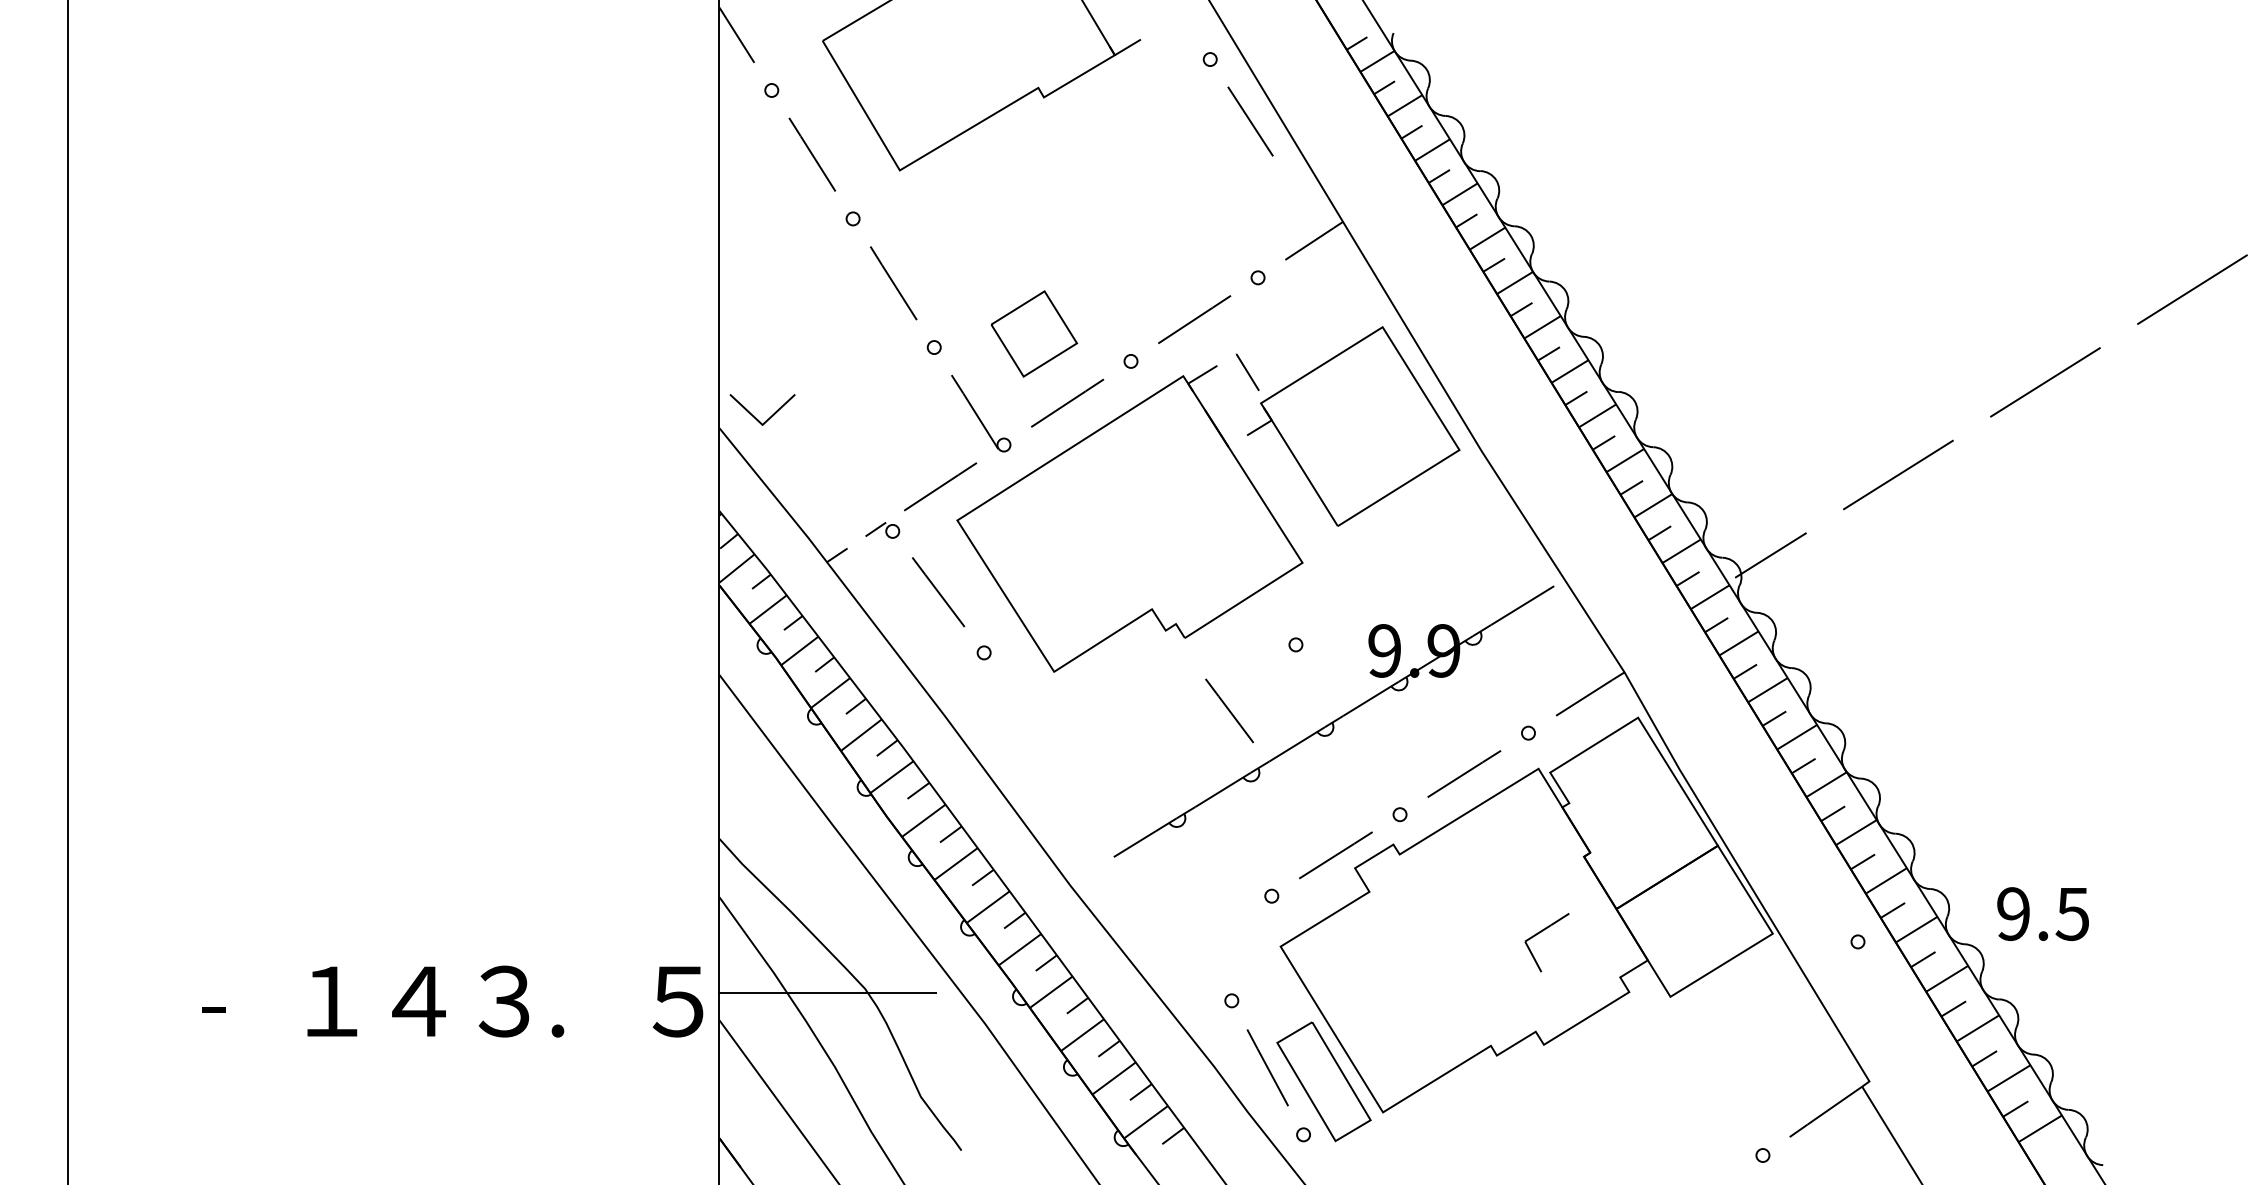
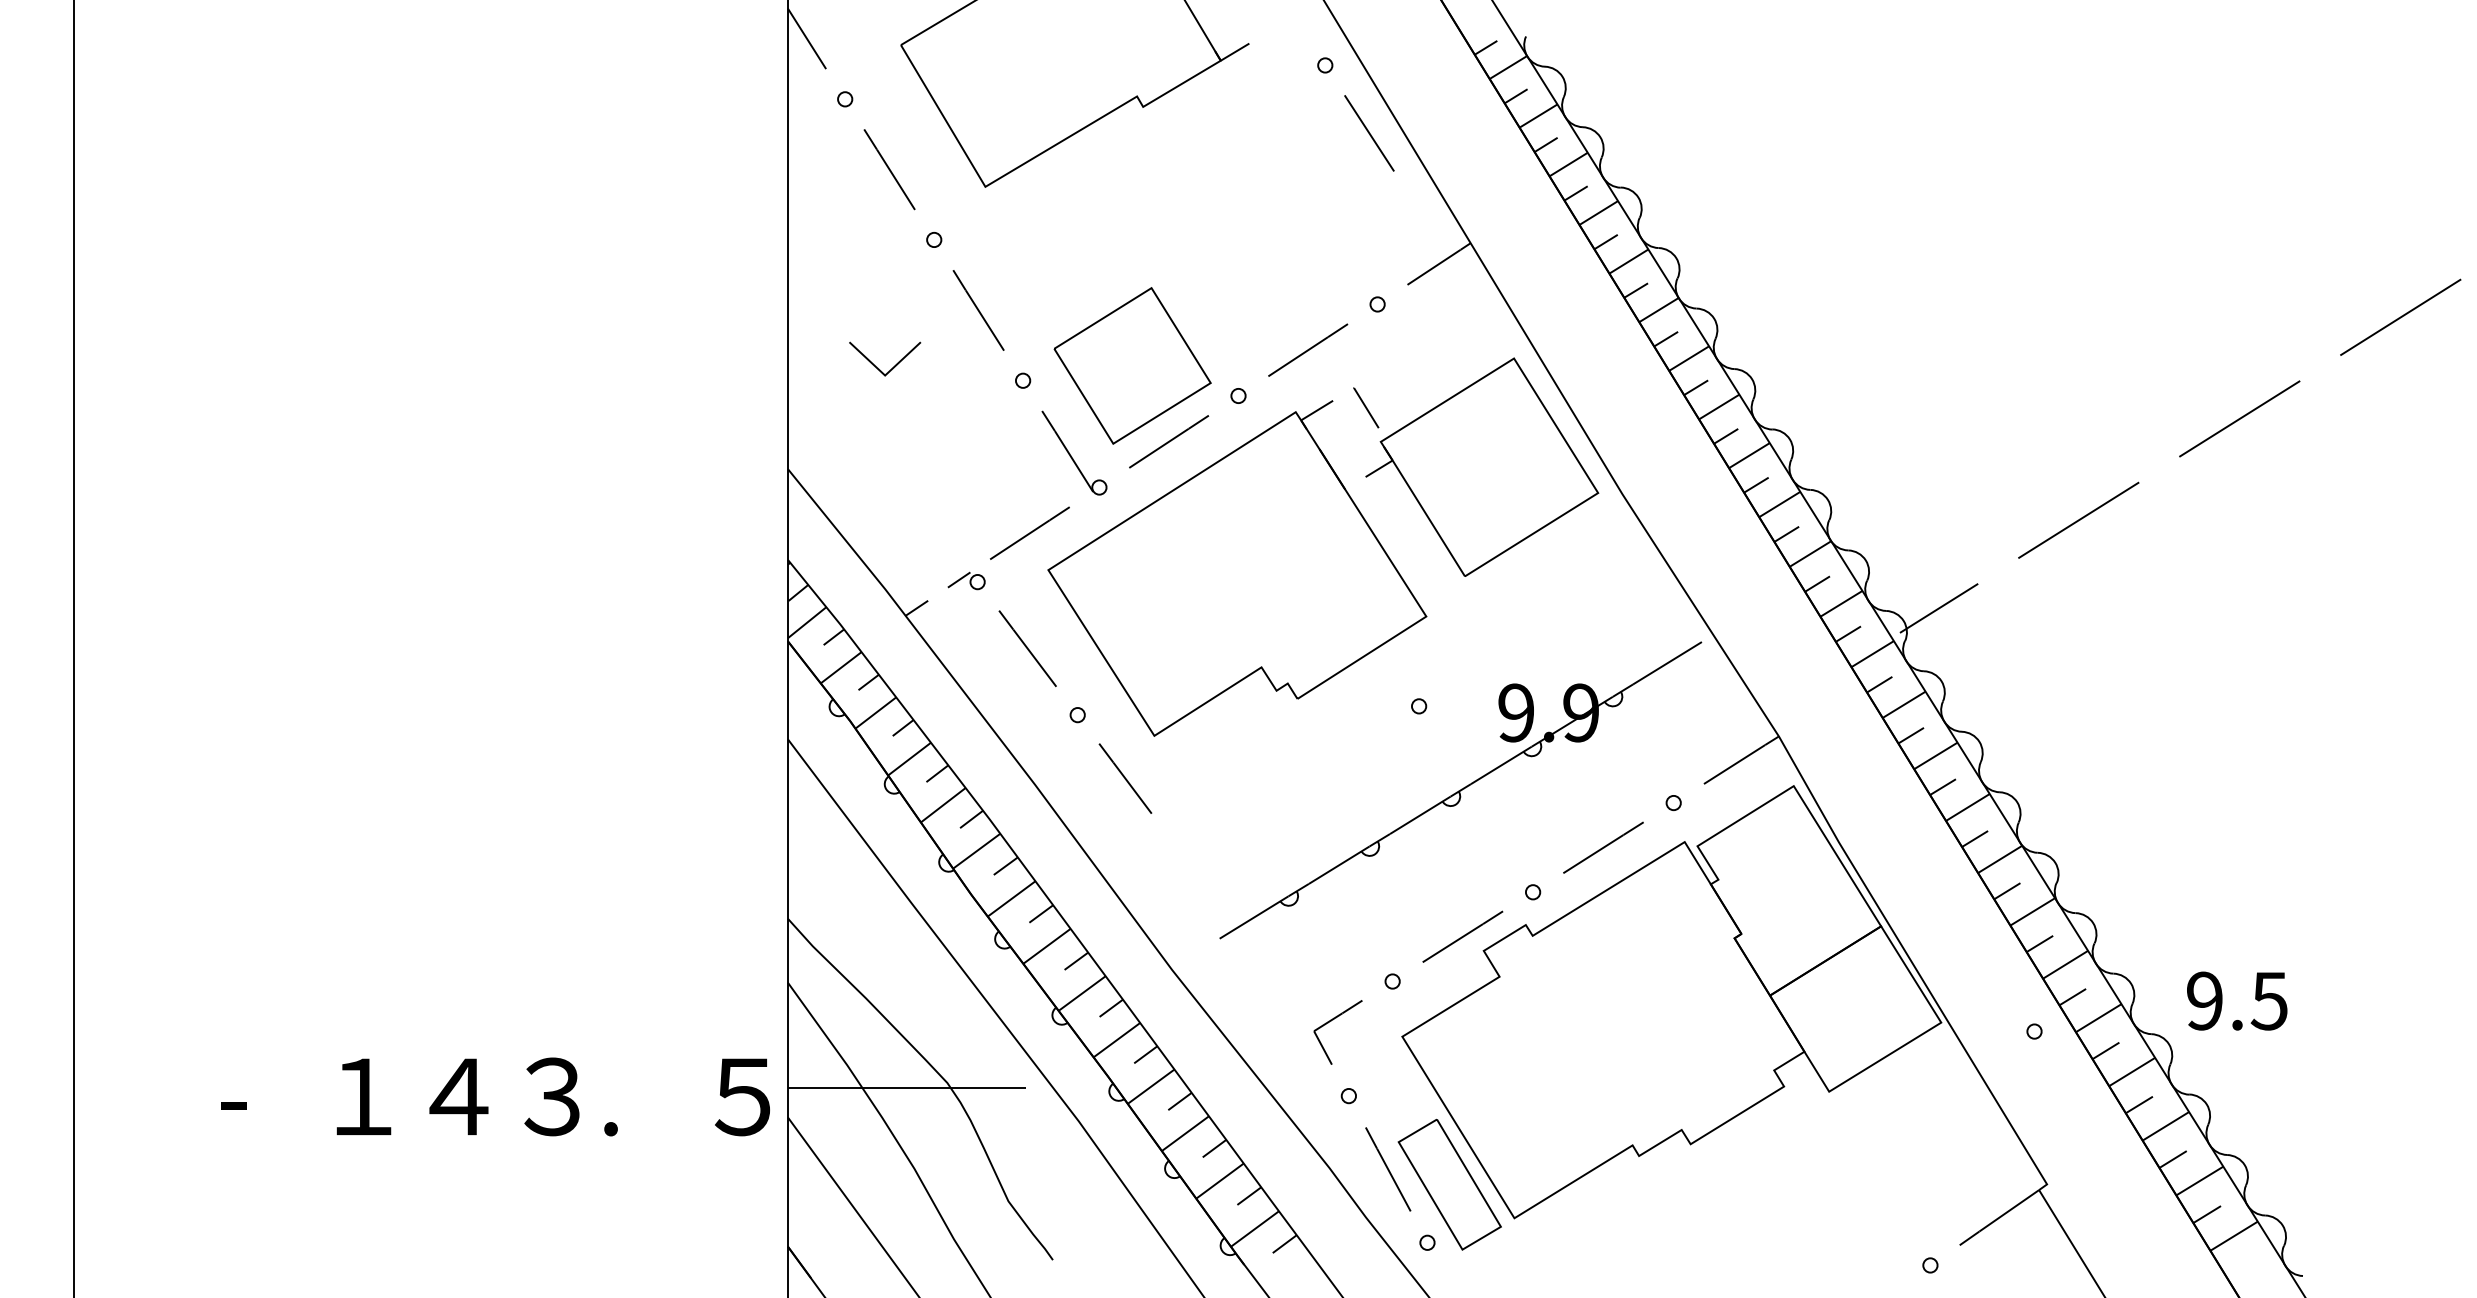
part: (1034, 333) -> (1132, 365), size x1.67
part: (770, 416) -> (893, 366), moved
line: (1229, 710) -> (1125, 778), moved
part: (1541, 932) -> (1331, 1021), moved

